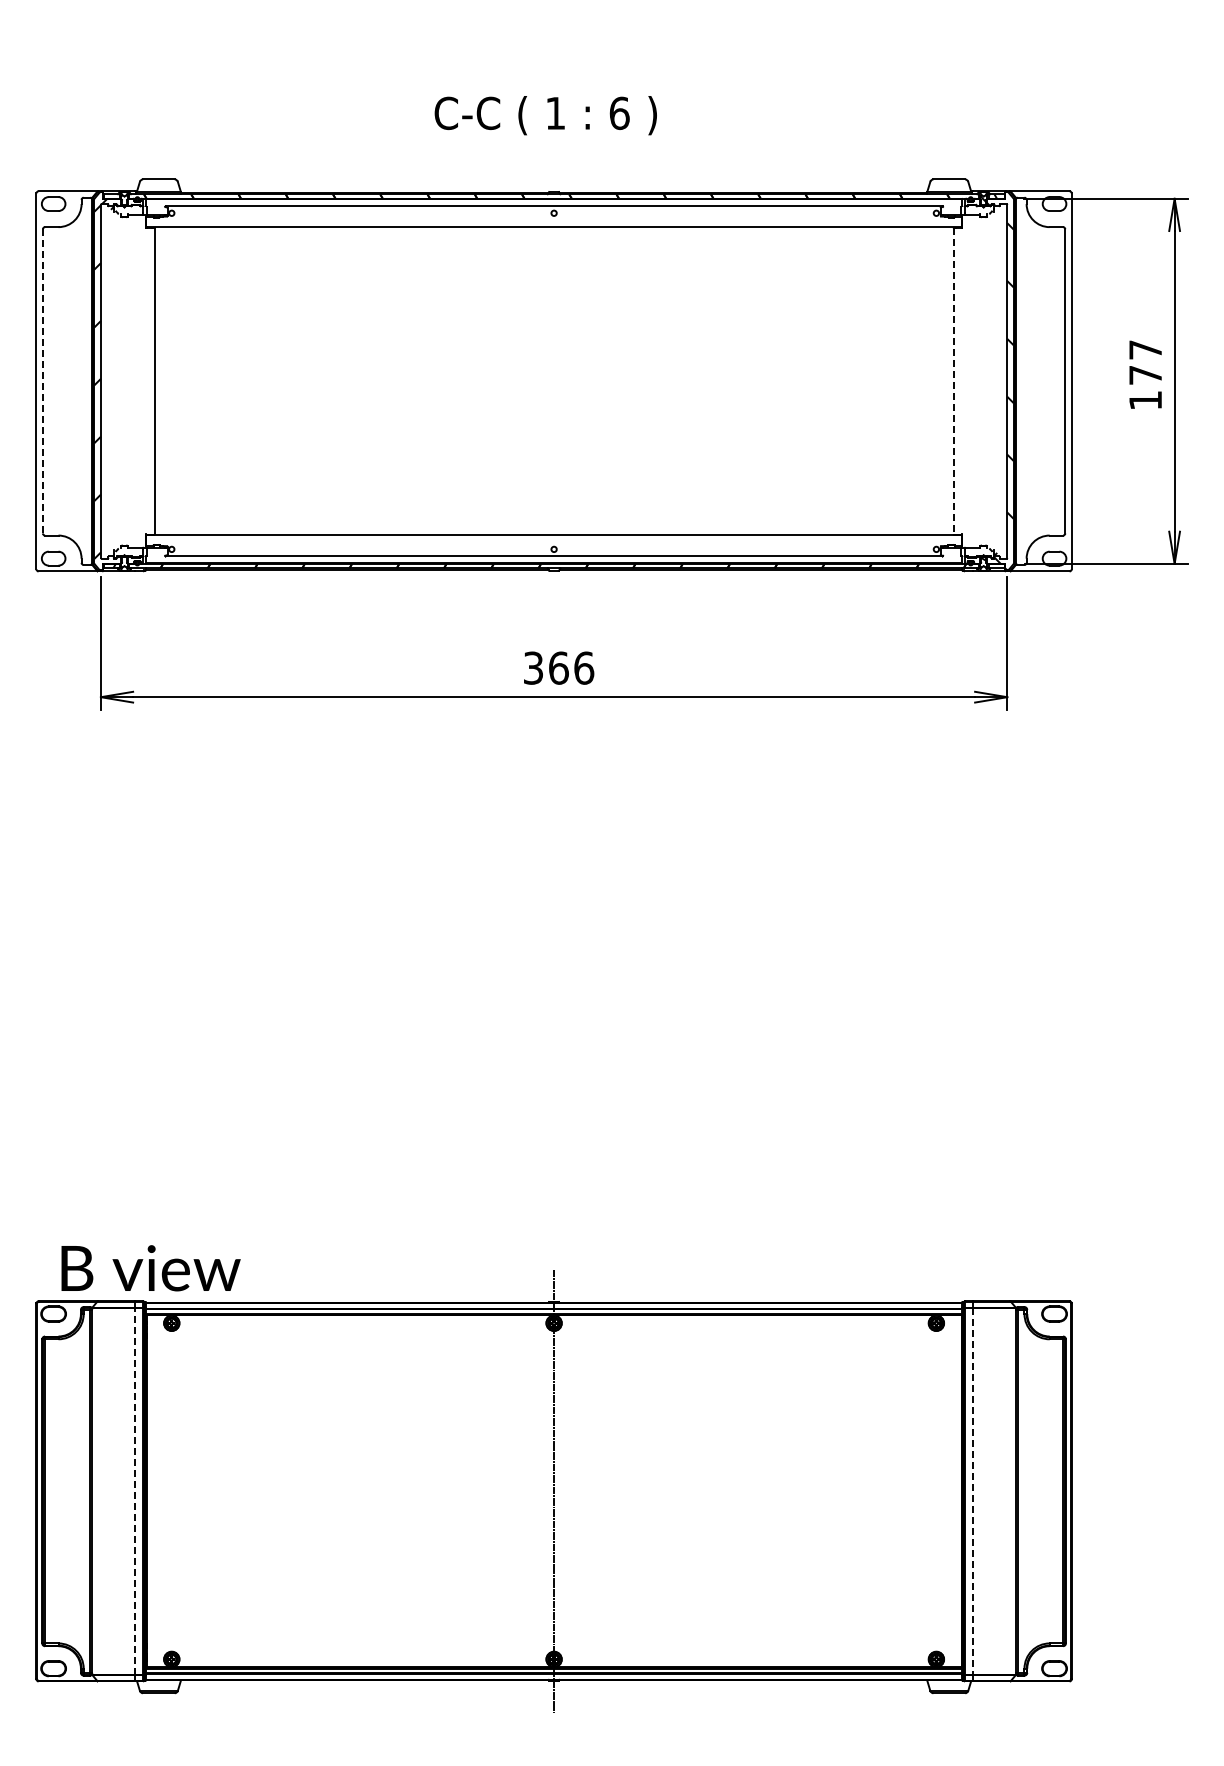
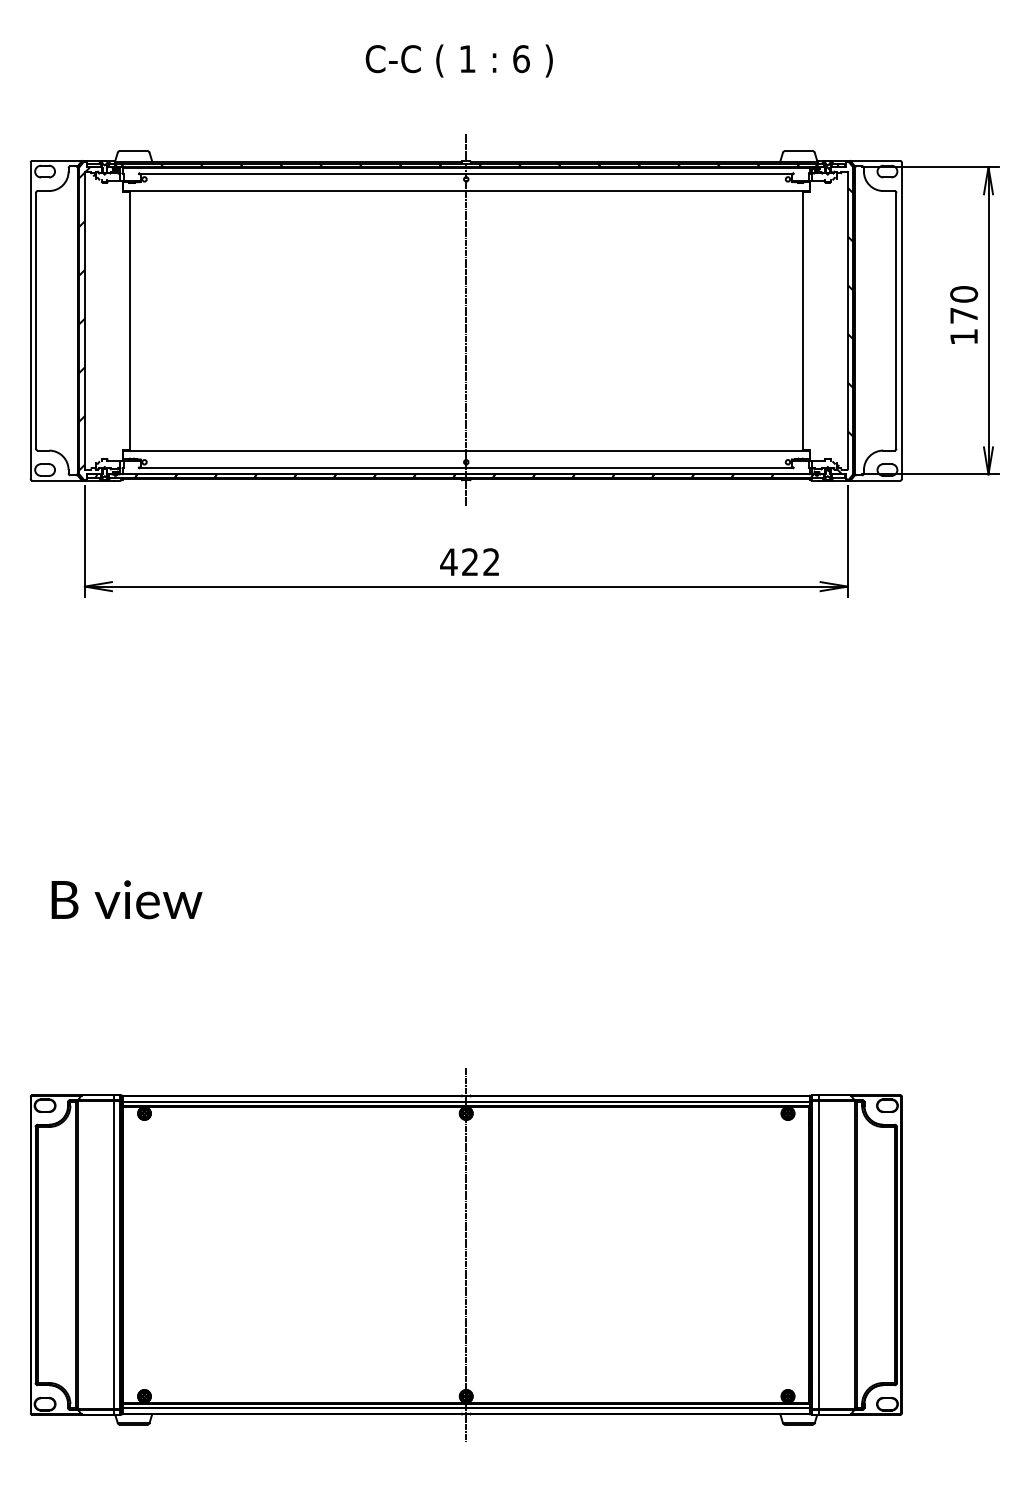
text: (545, 115) -> (459, 60), moved
text: (1145, 349) -> (963, 294), 177 -> 170
line: (42, 380) -> (35, 320), dashed -> solid
line: (554, 381) -> (466, 320), added
line: (953, 381) -> (802, 320), dashed -> solid
text: (558, 667) -> (469, 561), 366 -> 422
text: (150, 1268) -> (126, 899), moved
line: (135, 1490) -> (113, 1254), dashed -> solid
line: (972, 1491) -> (818, 1255), dashed -> solid

